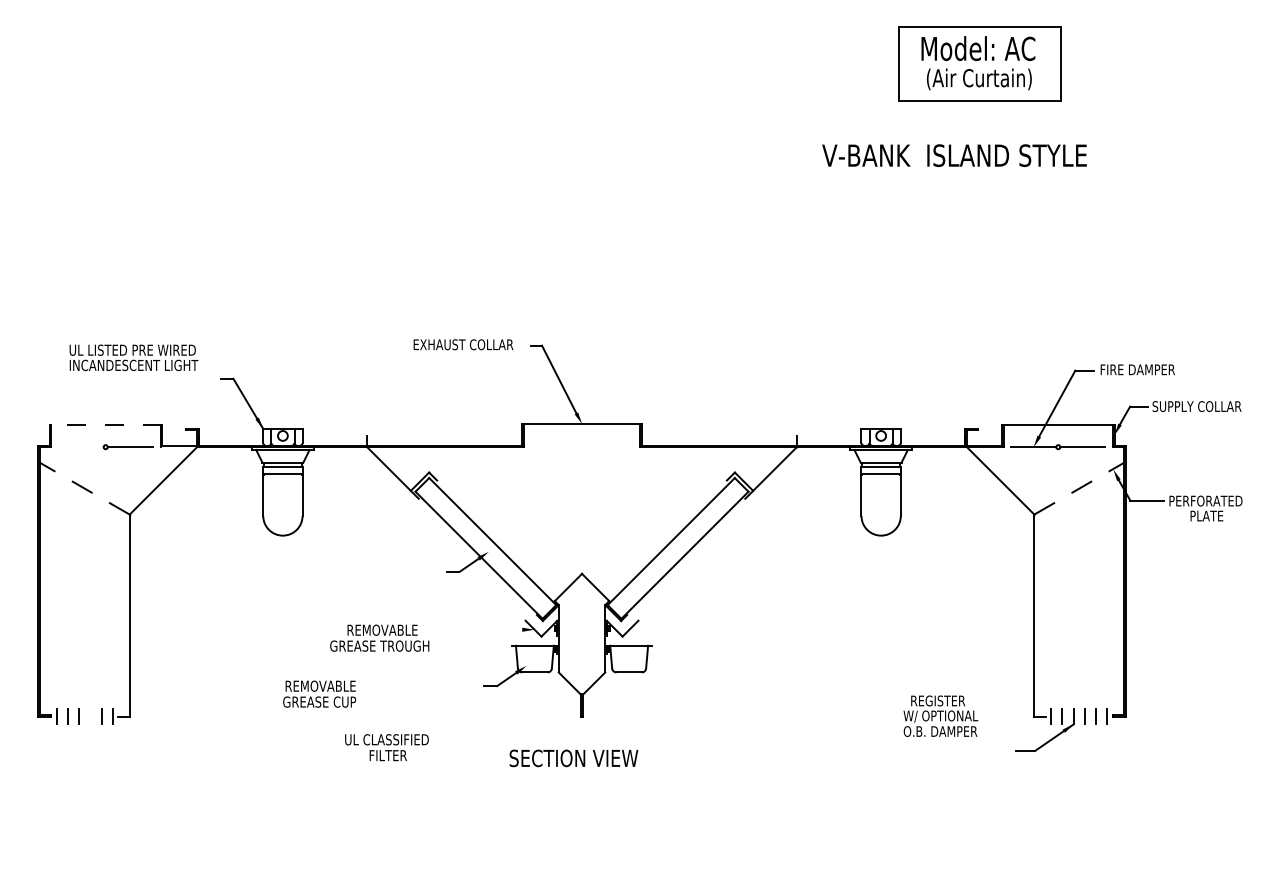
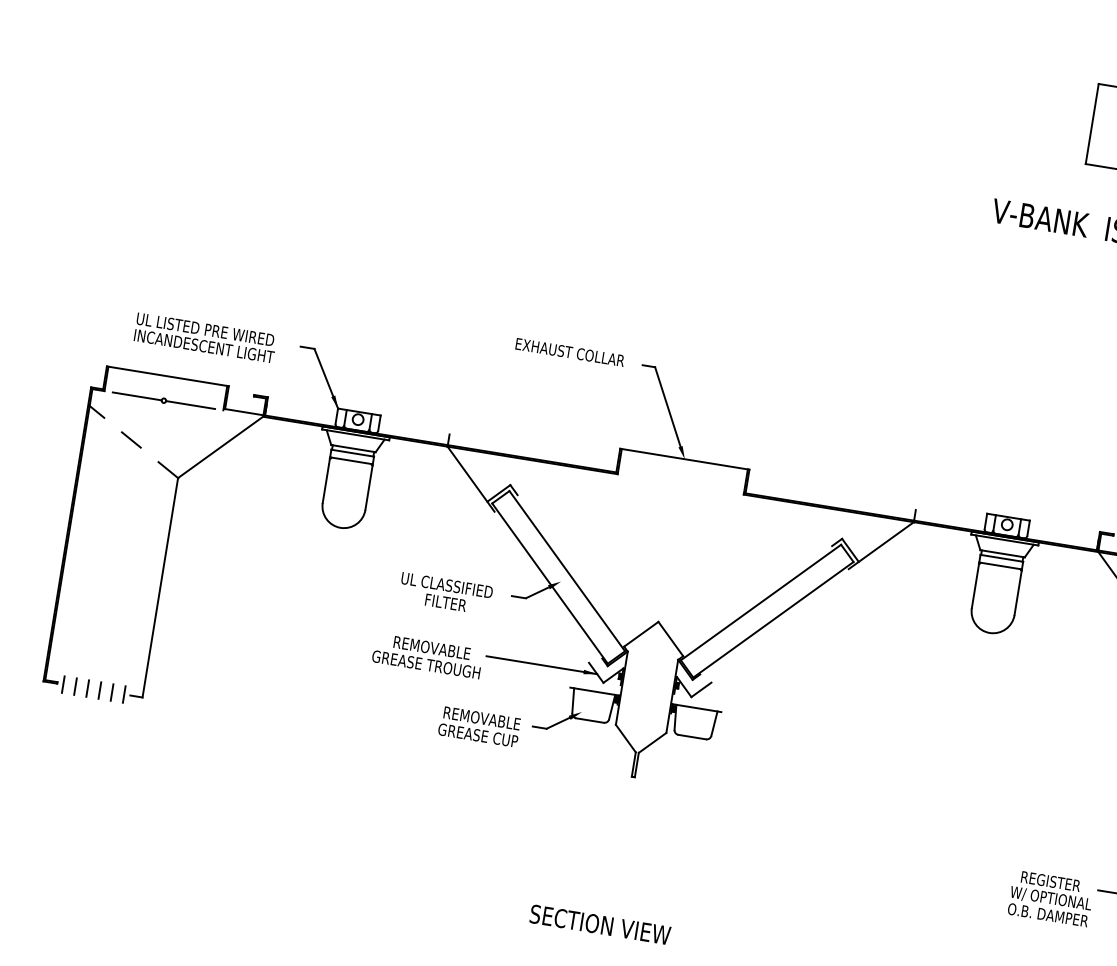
text: (133, 357) -> (205, 337), moved
line: (105, 424) -> (167, 376), dashed -> solid
line: (80, 447) -> (136, 396), added
line: (483, 629) -> (541, 664), added
text: (319, 693) -> (479, 726), moved
text: (940, 715) -> (1050, 897), moved
line: (89, 716) -> (98, 690), added
text: (386, 747) -> (445, 593), moved
text: (573, 758) -> (599, 924), moved

